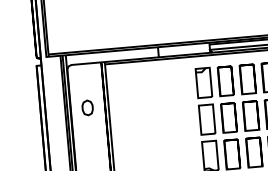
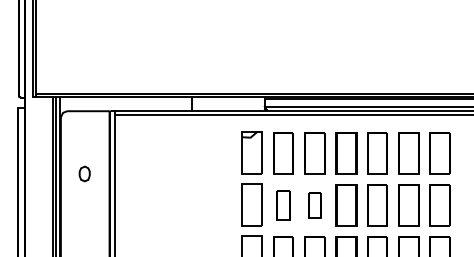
part: (87, 107) -> (84, 173), size x0.7
part: (250, 115) -> (314, 205), size x0.6
part: (229, 117) -> (283, 205), size x0.7

